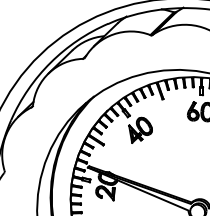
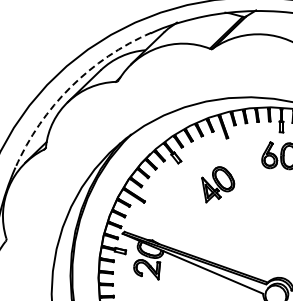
arc: (50, 62) -> (70, 87), solid -> dashed
part: (140, 130) -> (218, 184), moved

